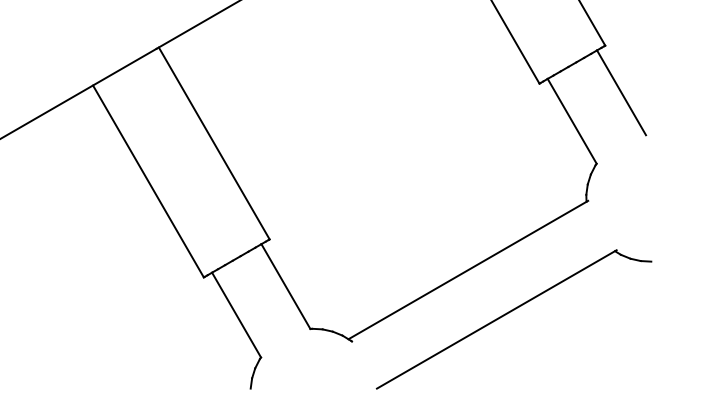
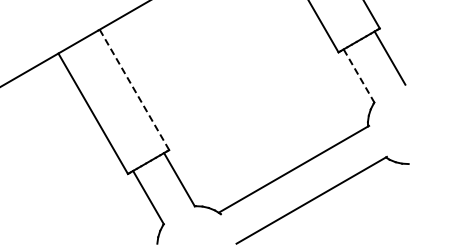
line: (572, 122) -> (359, 76), solid -> dashed
line: (214, 142) -> (134, 89), solid -> dashed

